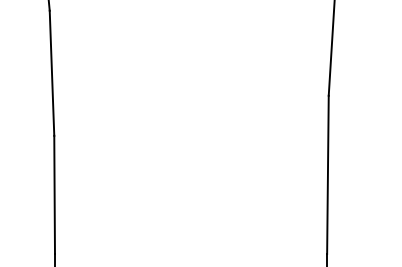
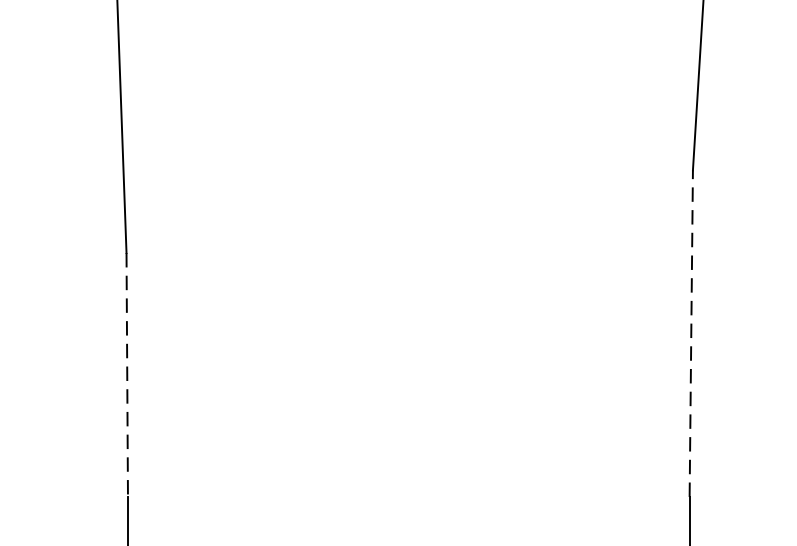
line: (327, 174) -> (690, 332), solid -> dashed
line: (54, 195) -> (126, 376), solid -> dashed

